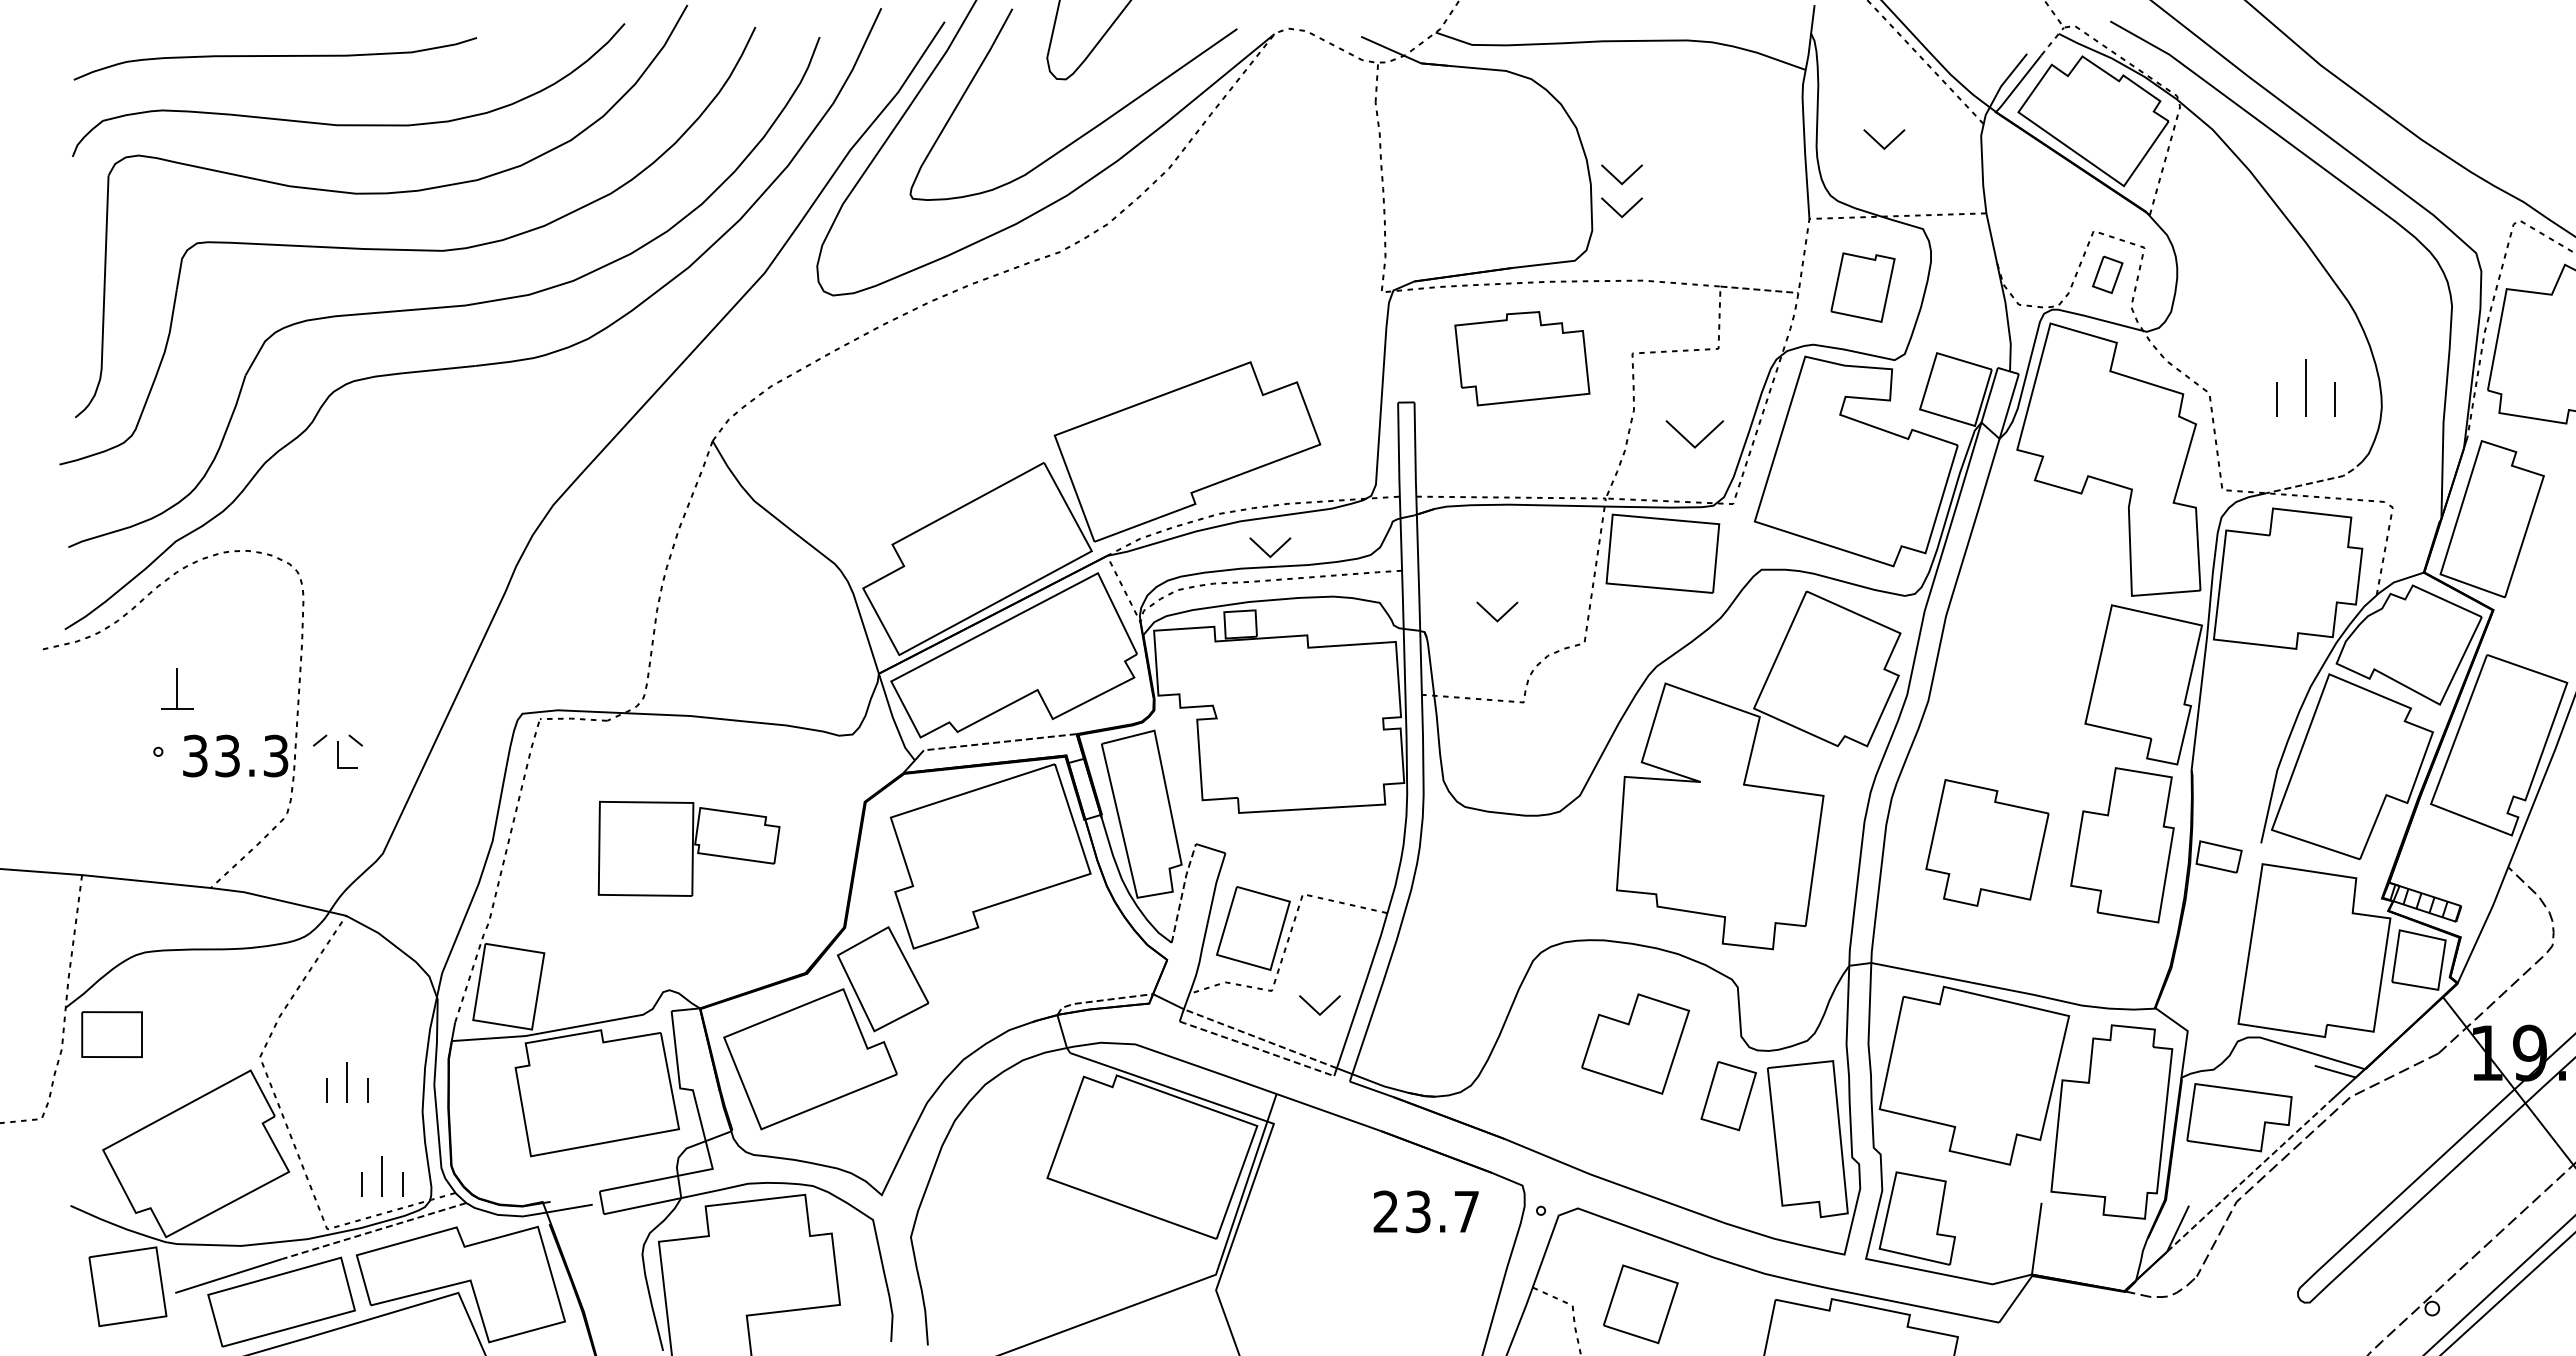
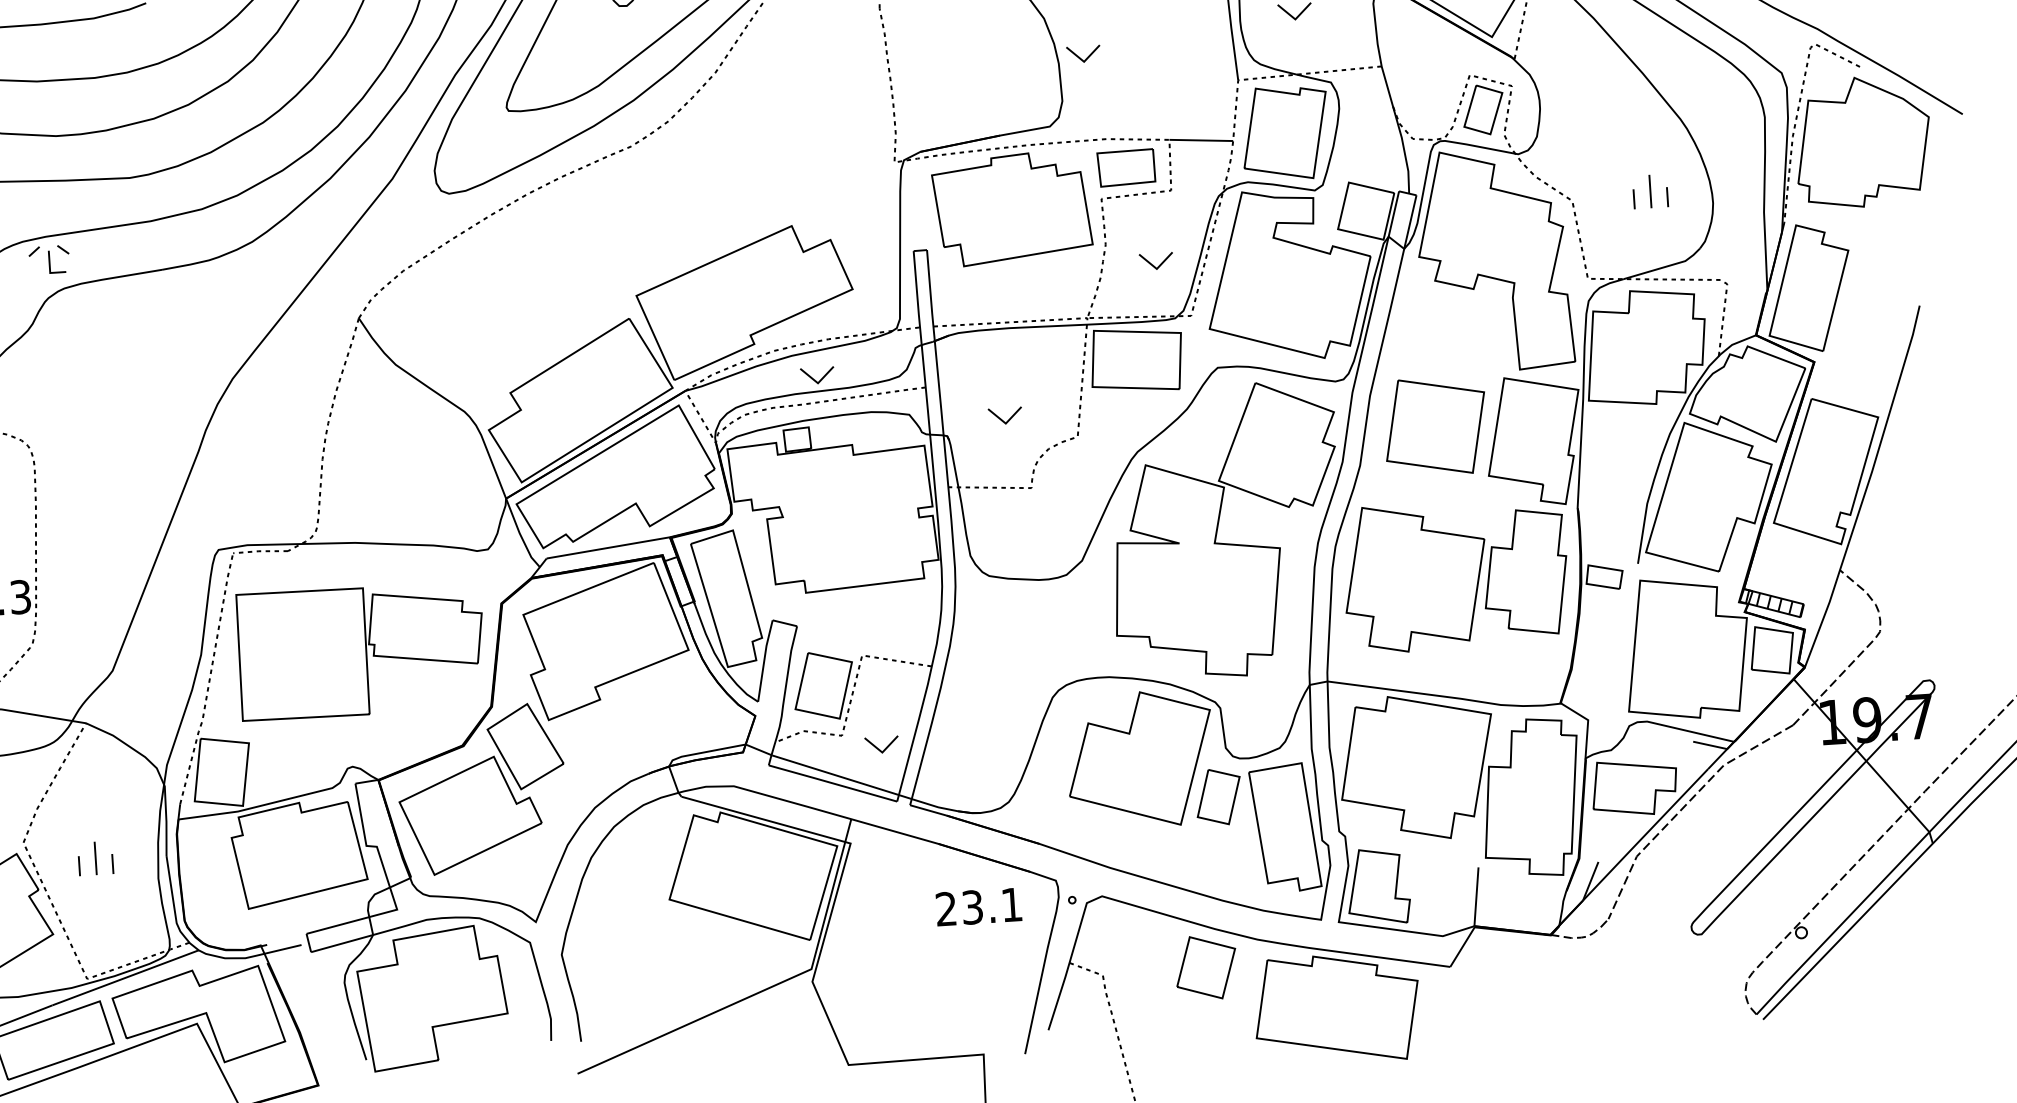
part: (1621, 207) -> (1084, 80), removed
part: (2107, 274) -> (1483, 109), size x1.67
part: (1862, 287) -> (1284, 133), size x1.67
line: (1759, 289) -> (1201, 140), dashed -> solid
part: (1665, 317) -> (1126, 167), added
part: (1522, 358) -> (1012, 208), size x1.43
part: (2305, 387) -> (1650, 191), size x0.71
part: (1694, 434) -> (1156, 261), size x0.71
line: (2317, 481) -> (1664, 266), dashed -> solid
part: (2023, 658) -> (1435, 426), added
line: (1000, 742) -> (608, 548), dashed -> solid
part: (337, 751) -> (48, 259), moved
part: (1987, 842) -> (1415, 577), size x1.43
part: (688, 848) -> (360, 650), size x1.67
line: (1182, 892) -> (764, 660), dashed -> solid
line: (1102, 1000) -> (704, 752), dashed -> solid
line: (1260, 1038) -> (835, 774), dashed -> solid
part: (1635, 1043) -> (1140, 759), size x1.67
line: (1256, 1048) -> (832, 783), dashed -> solid
part: (382, 1176) -> (129, 933), removed
line: (2248, 1176) -> (1645, 835), dashed -> solid
text: (1466, 1211) -> (1011, 904), 23.7 -> 23.1
line: (374, 1230) -> (125, 977), dashed -> solid
part: (1640, 1304) -> (1205, 967), moved

